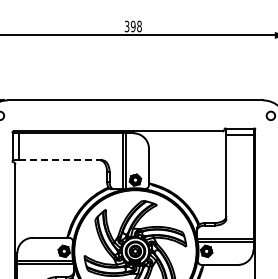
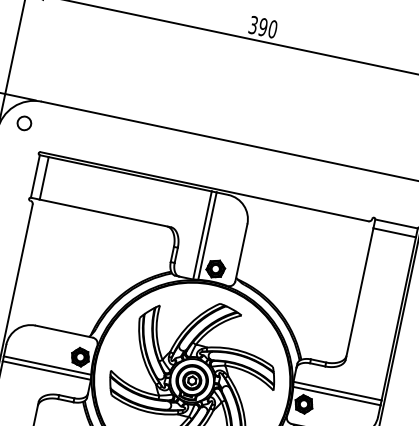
text: (139, 26) -> (272, 29), 398 -> 390
line: (60, 160) -> (104, 213), dashed -> solid

